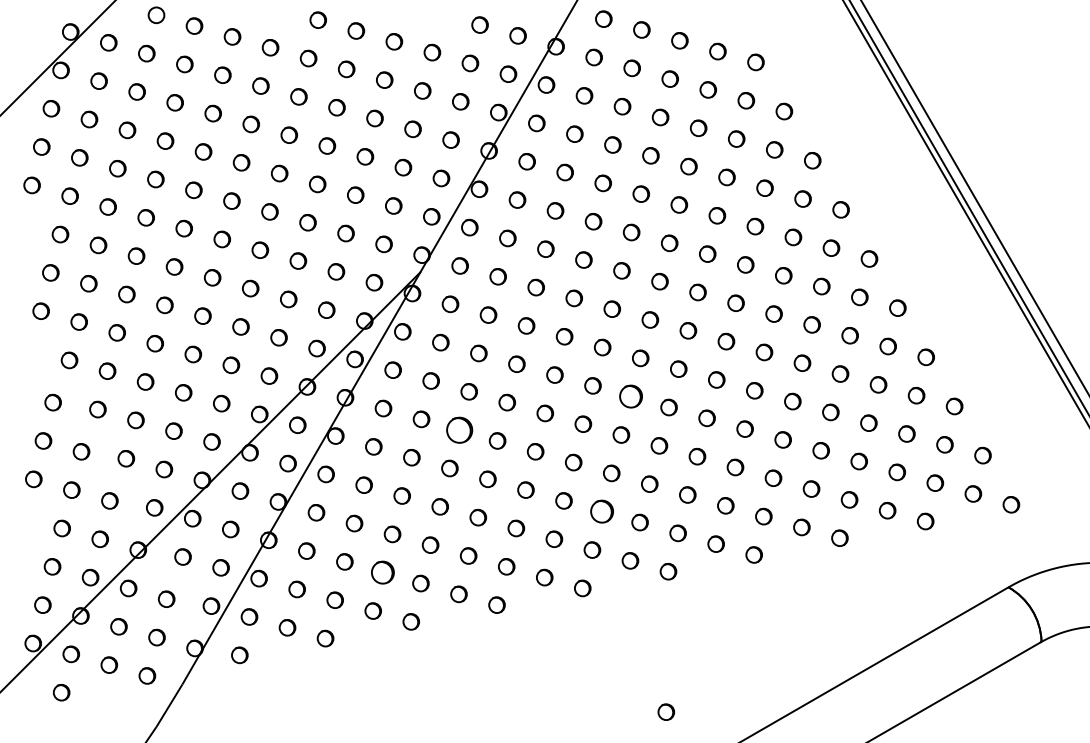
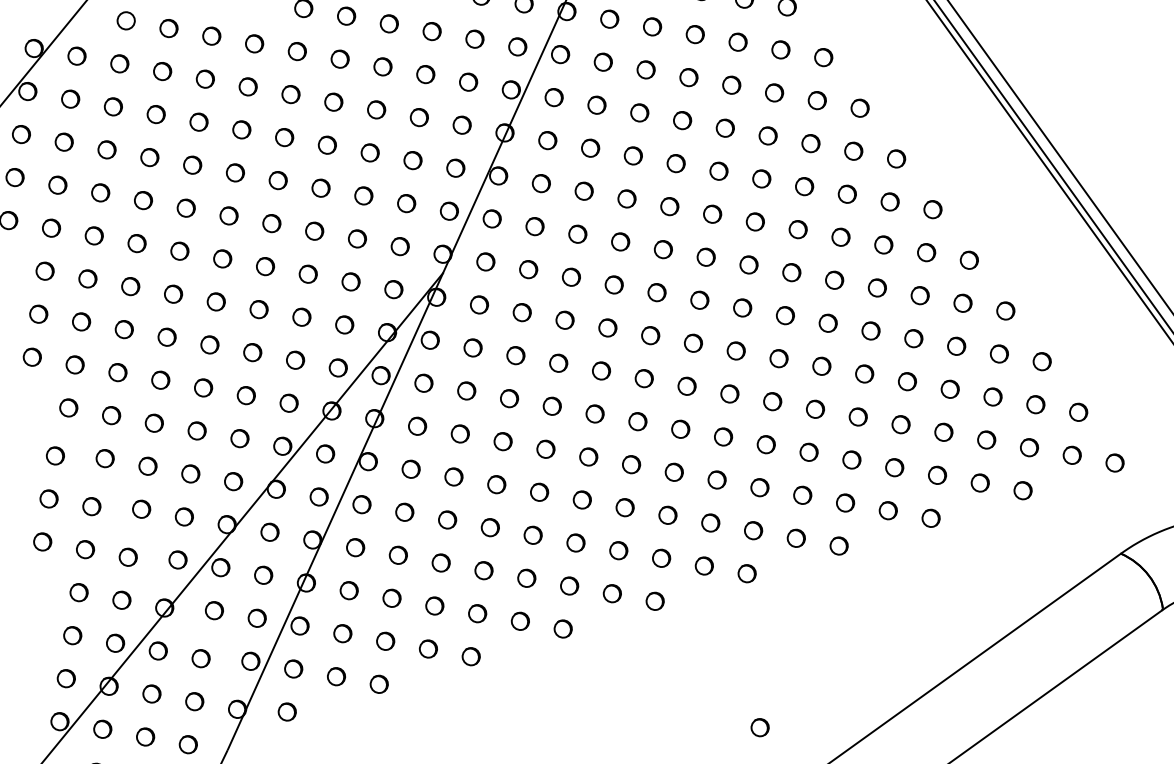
circle: (630, 396) -> (686, 386), size x0.71
part: (459, 429) -> (502, 440), size x0.62
circle: (601, 511) -> (667, 515), size x0.71
circle: (382, 572) -> (434, 605), size x0.71

